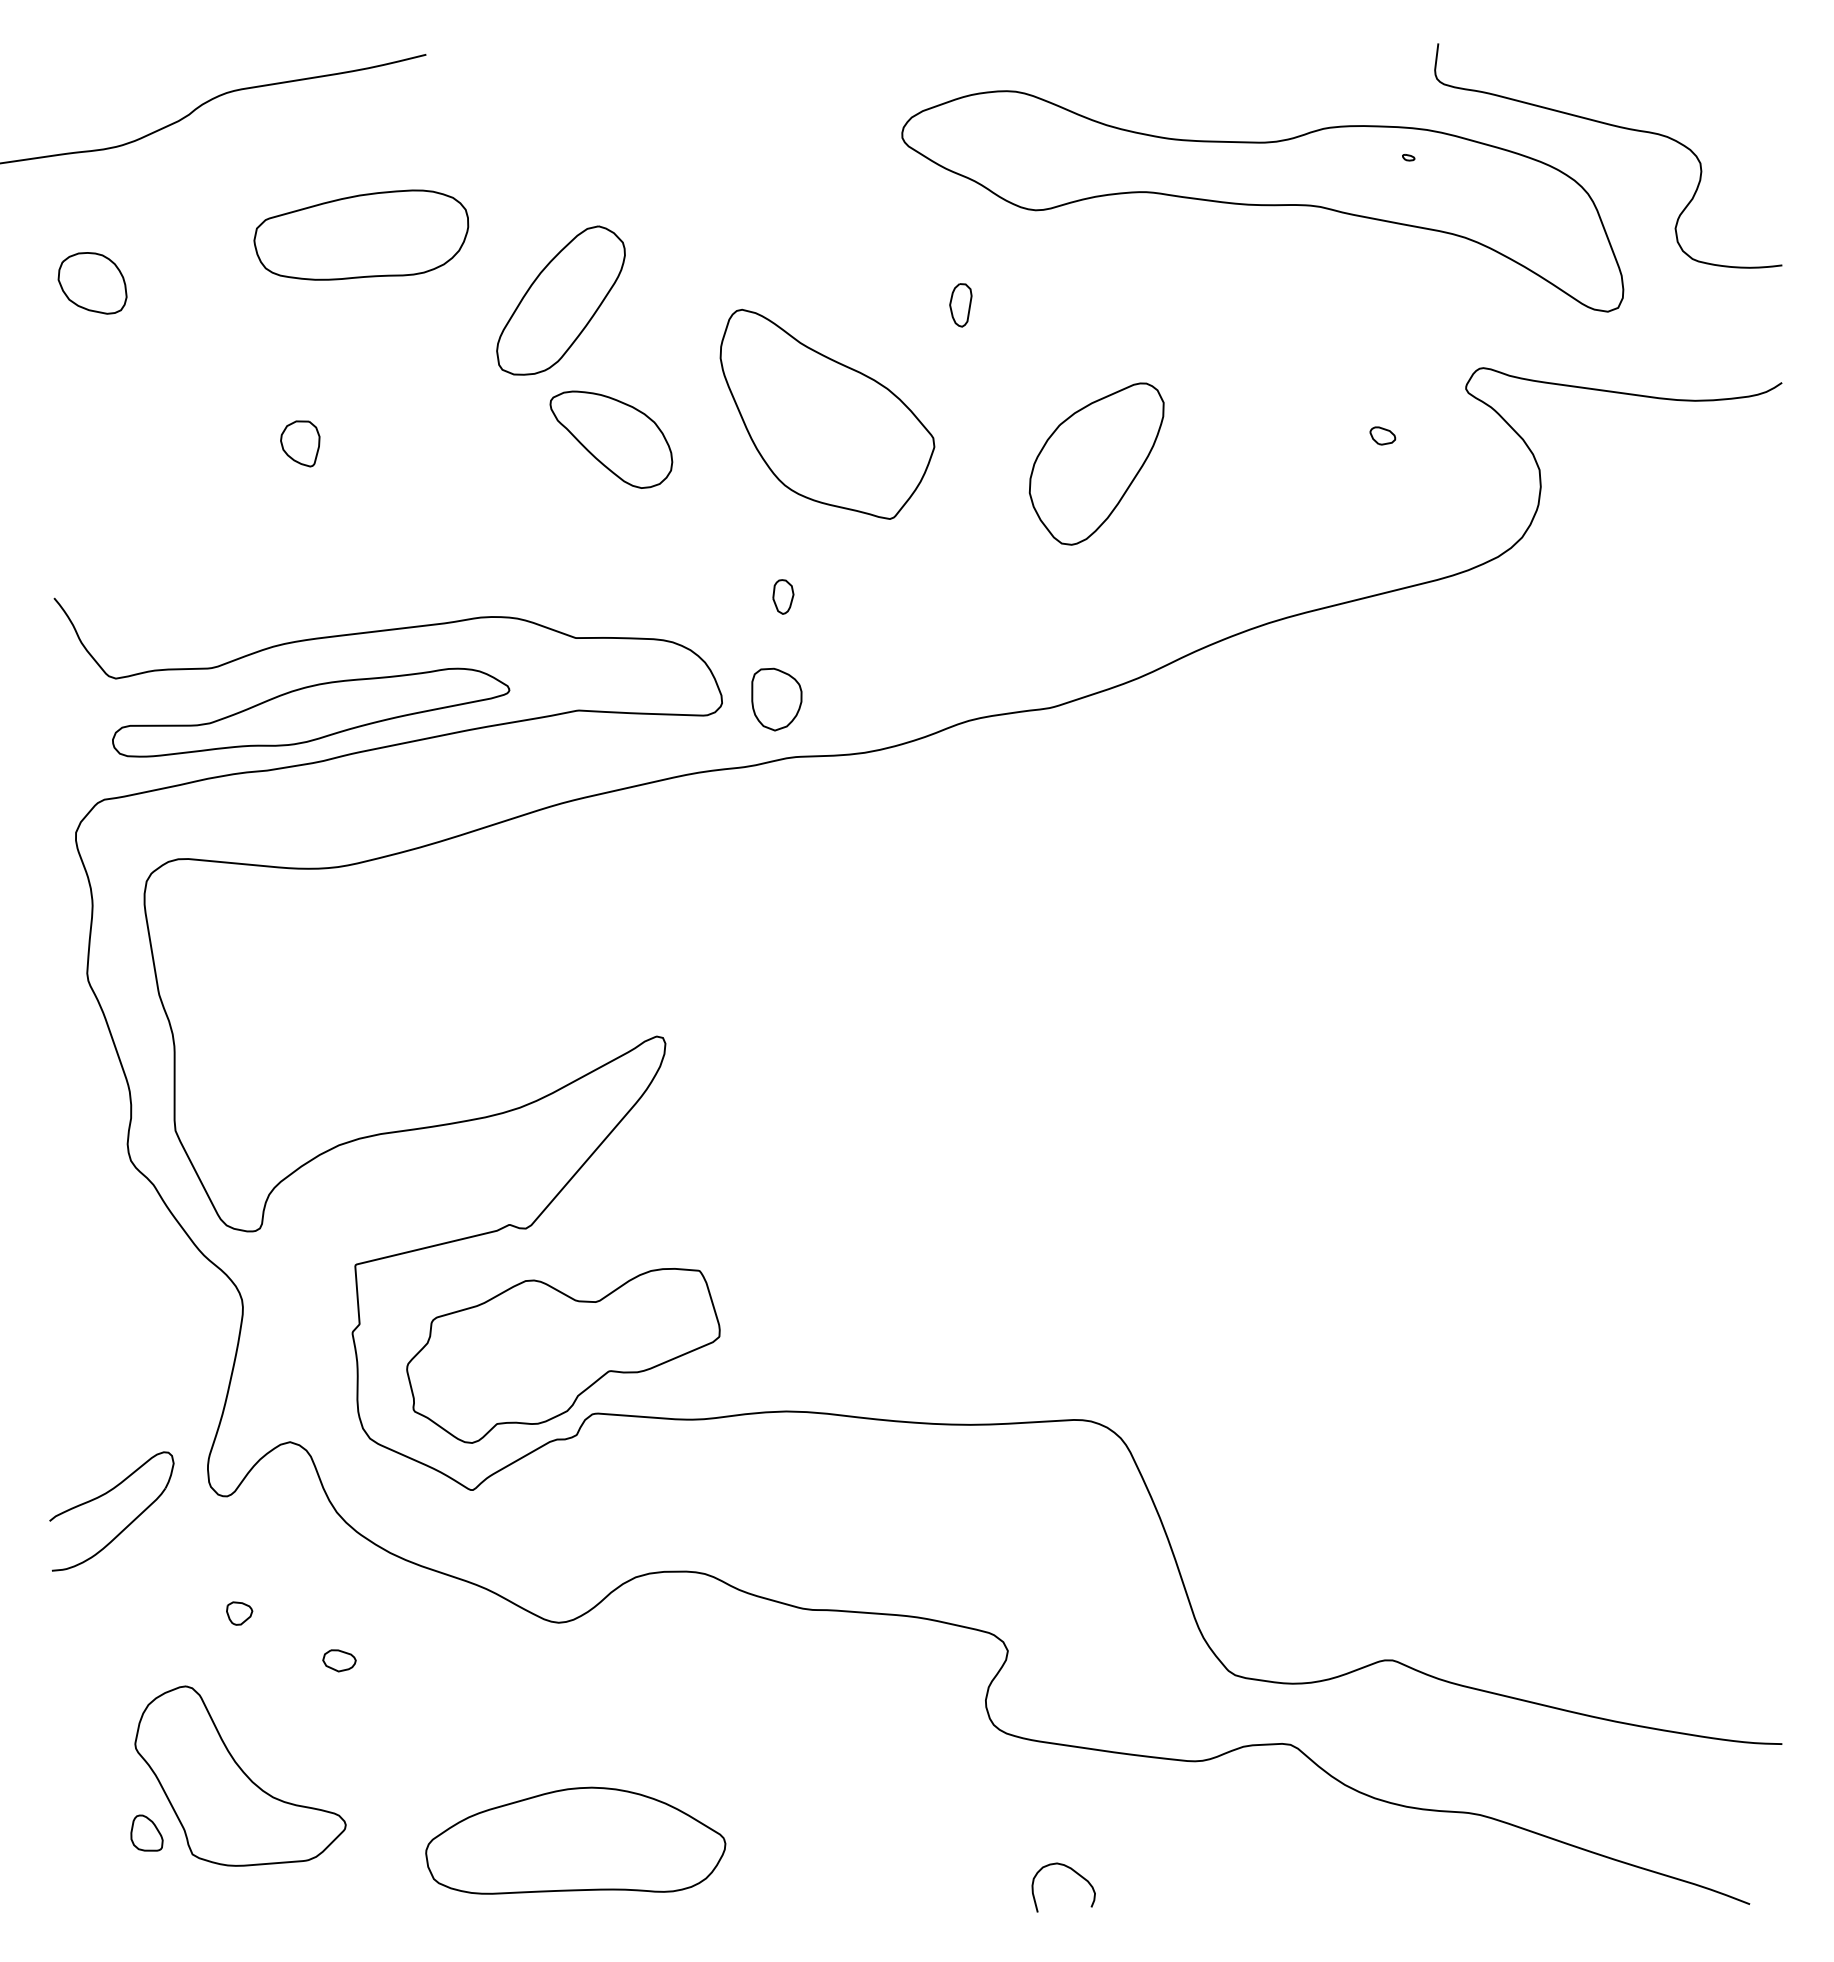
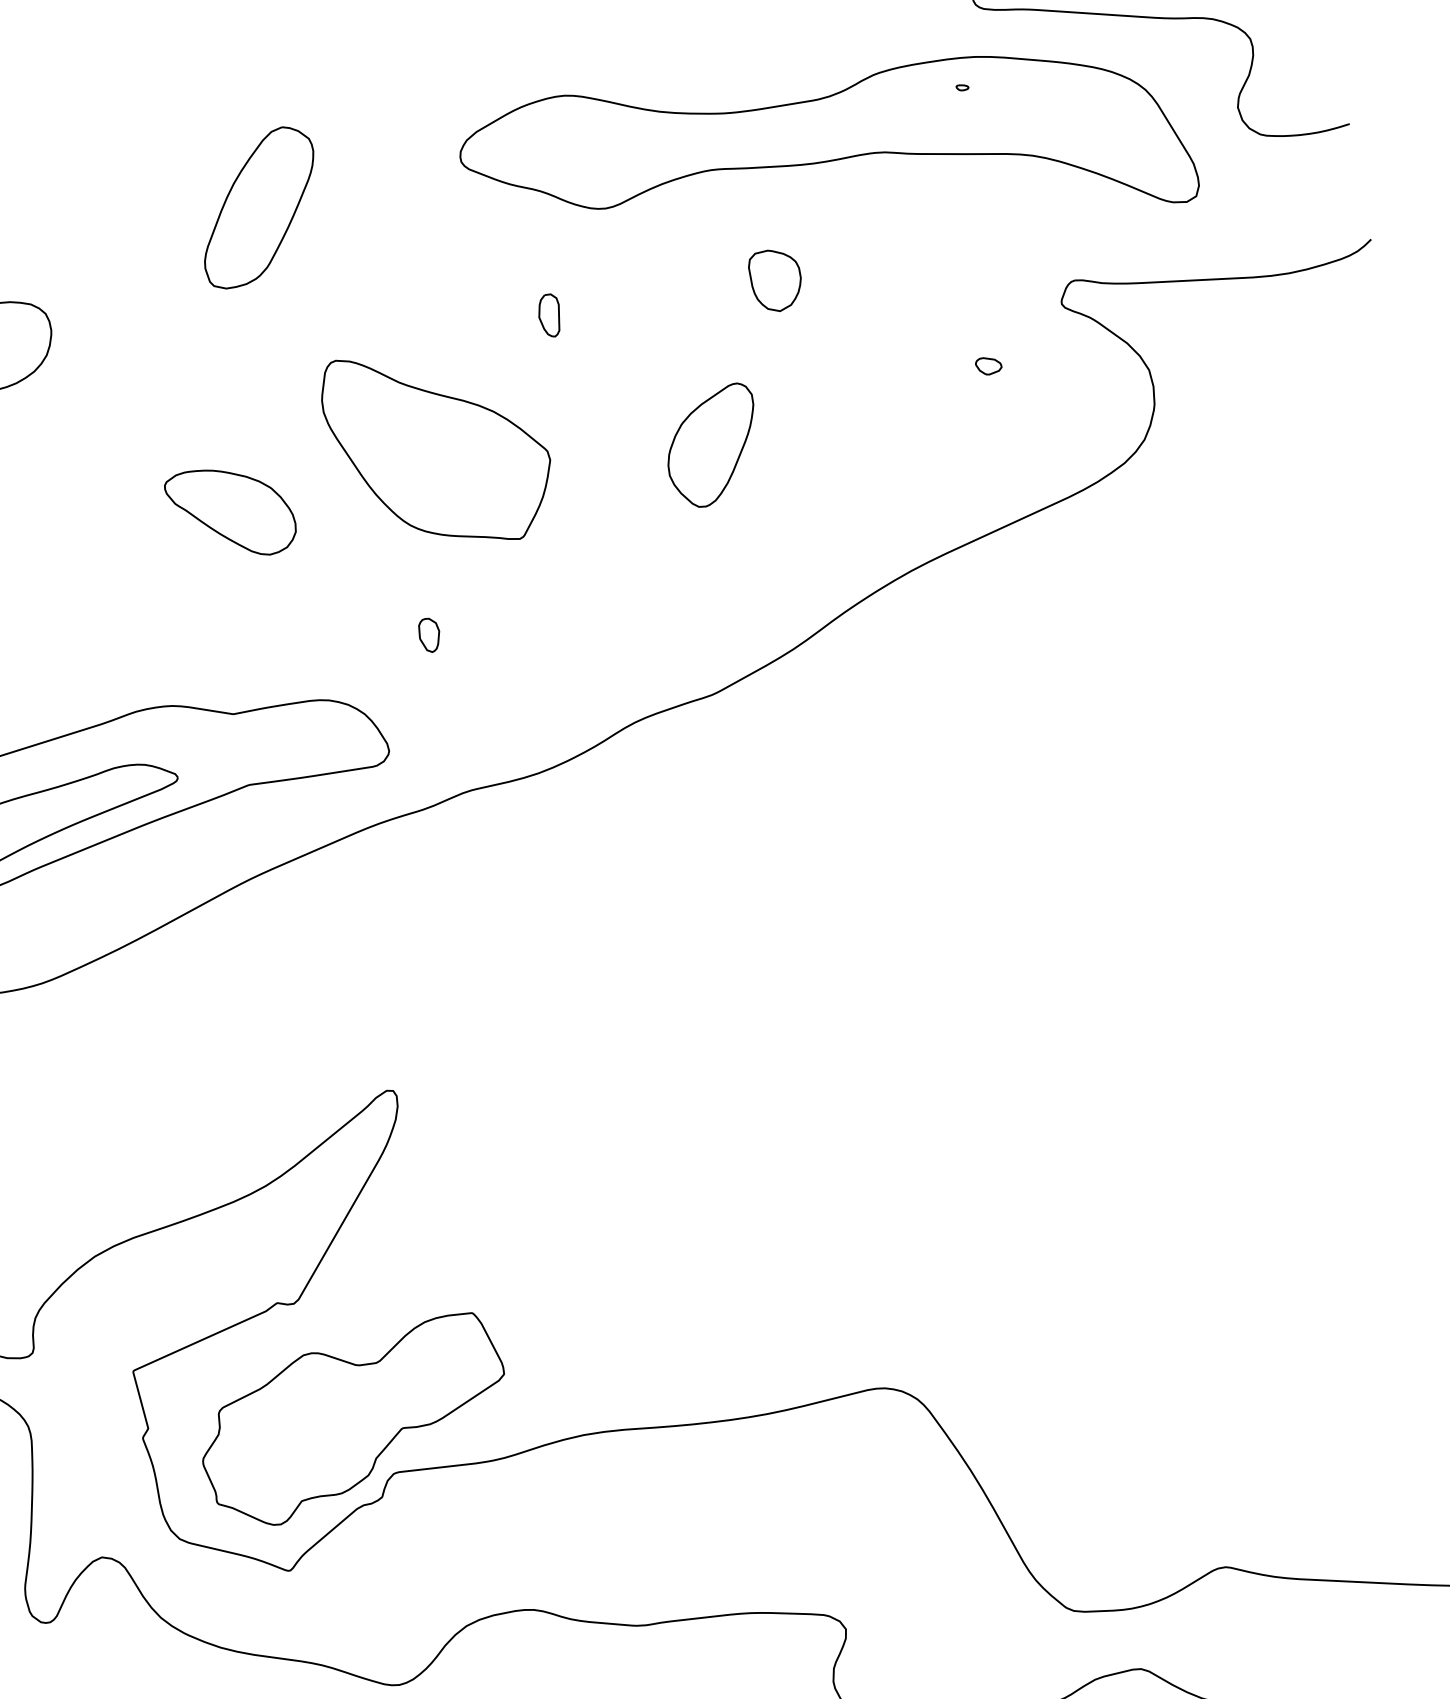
part: (560, 300) -> (258, 207), moved
part: (1096, 463) -> (712, 446), size x0.71
part: (776, 699) -> (775, 280), moved

